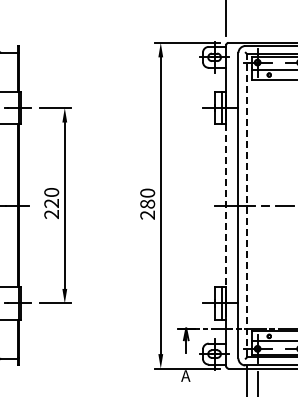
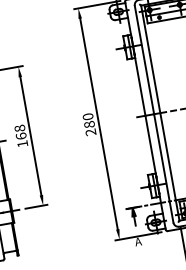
text: (51, 203) -> (21, 136), 220 -> 168
line: (247, 205) -> (160, 112), dashed -> solid
line: (226, 206) -> (145, 116), dashed -> solid

